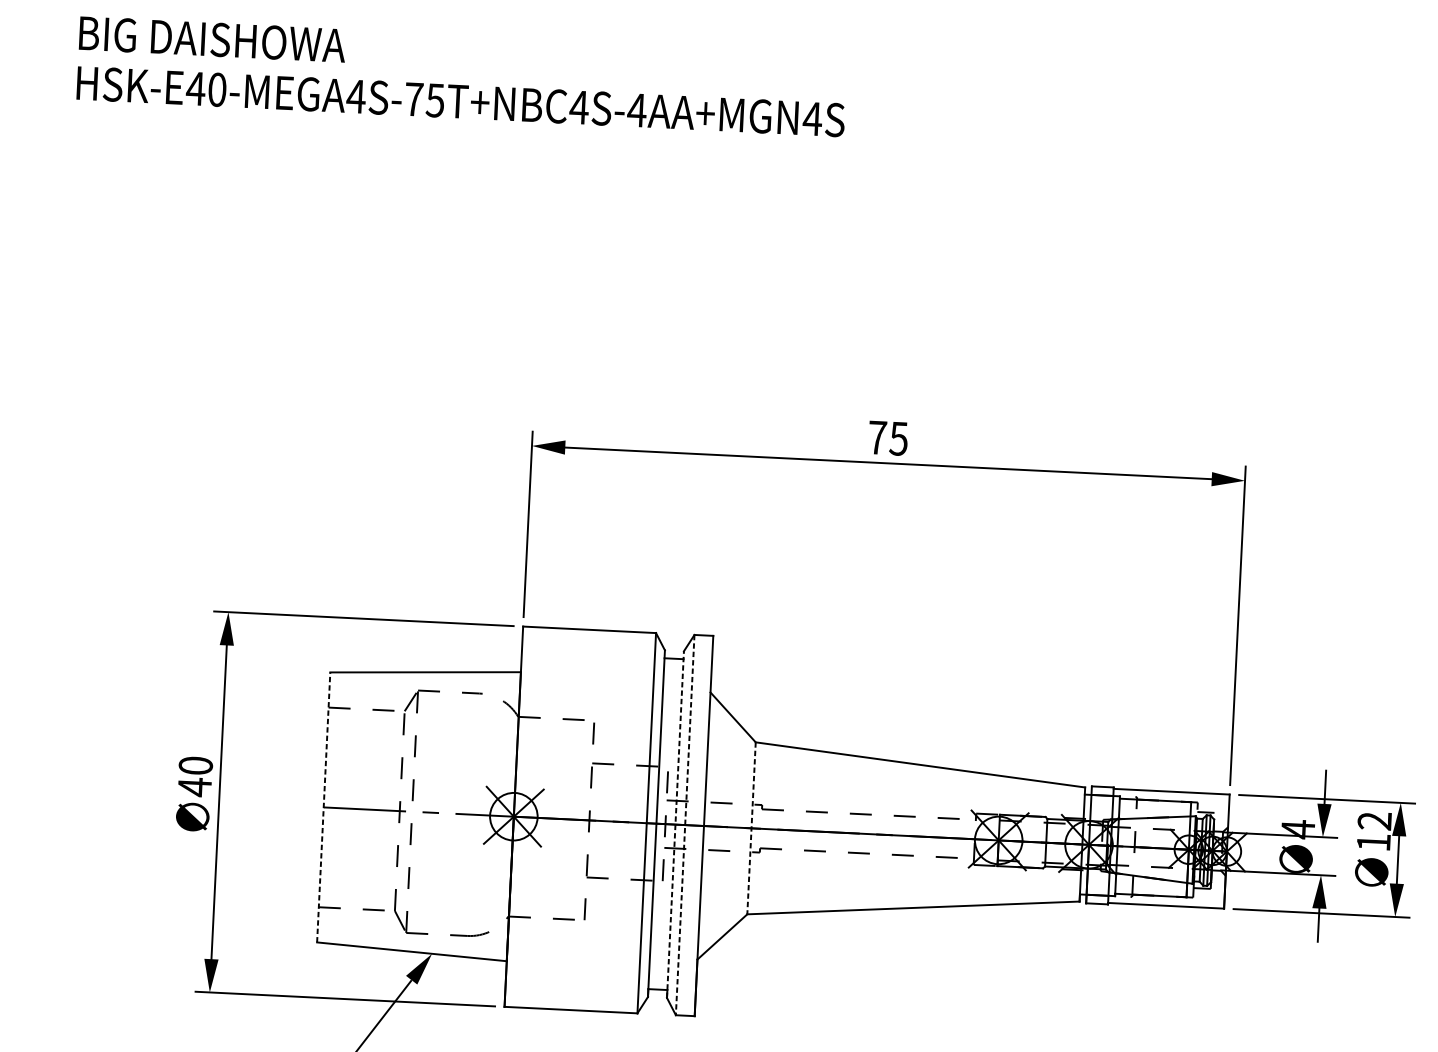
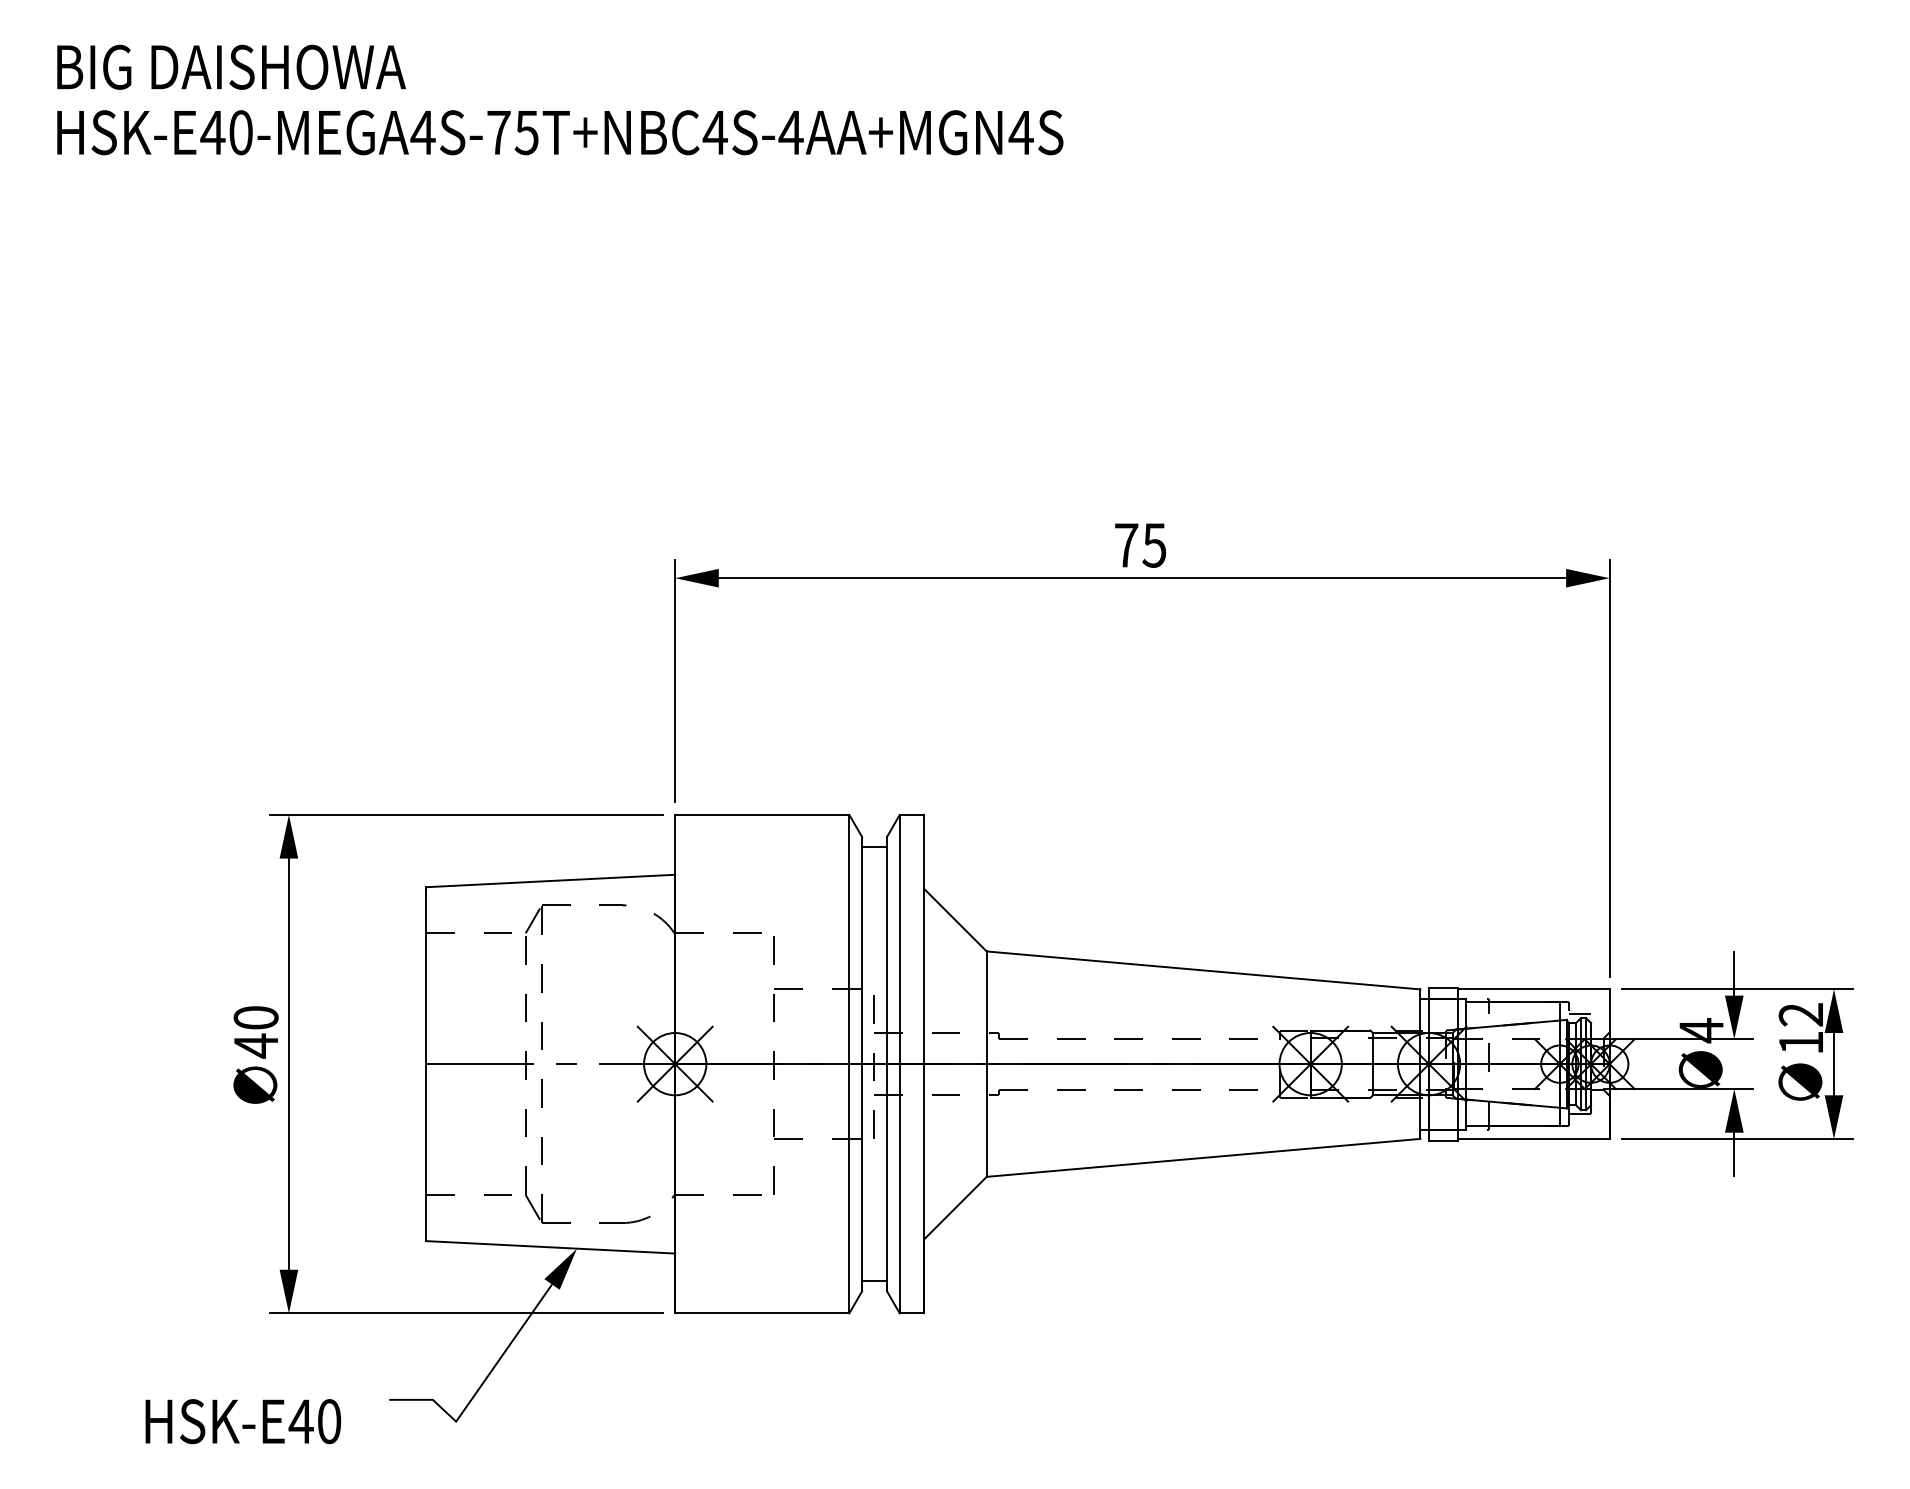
line: (324, 807) -> (426, 1064), dashed -> solid
line: (675, 824) -> (887, 1063), dashed -> solid
line: (684, 825) -> (899, 1064), dashed -> solid
line: (751, 828) -> (986, 1064), dashed -> solid

